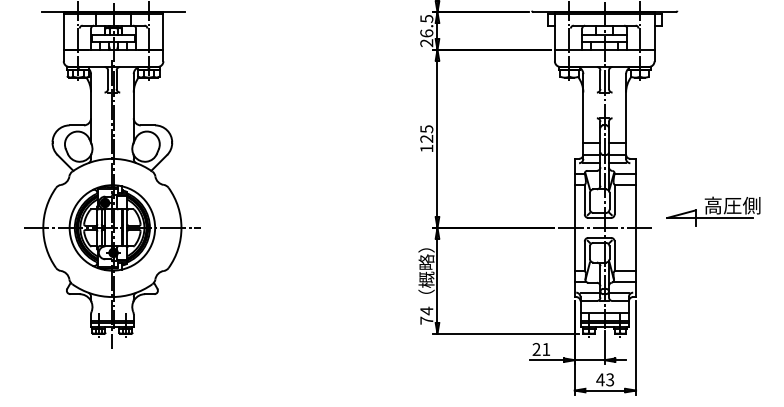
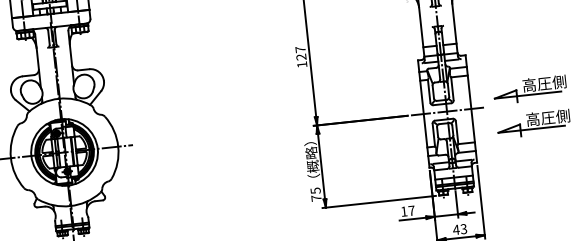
text: (426, 129) -> (300, 49), 125 -> 127
part: (713, 255) -> (533, 123), added
text: (426, 310) -> (315, 190), 74 -> 75
text: (541, 348) -> (407, 210), 21 -> 17

